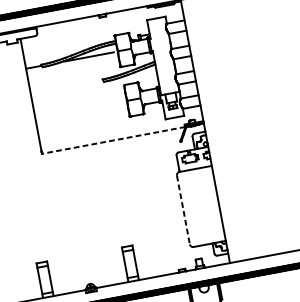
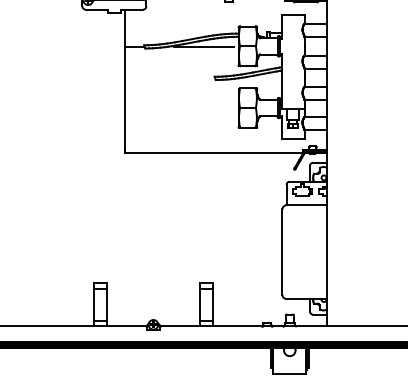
line: (113, 140) -> (213, 152), dashed -> solid
line: (183, 210) -> (282, 252), dashed -> solid

